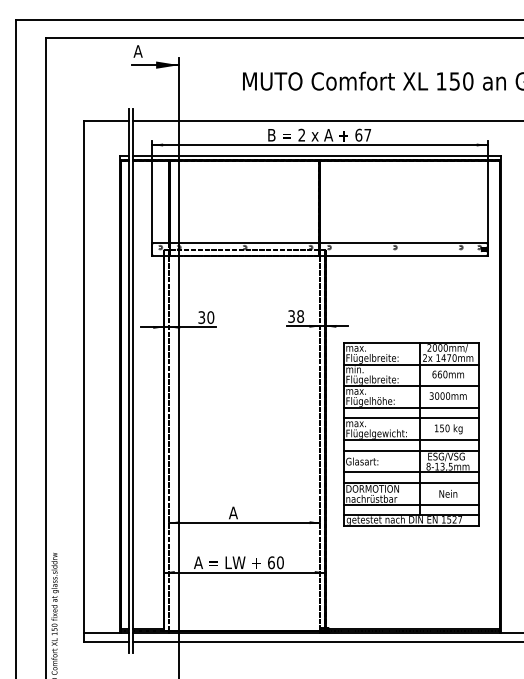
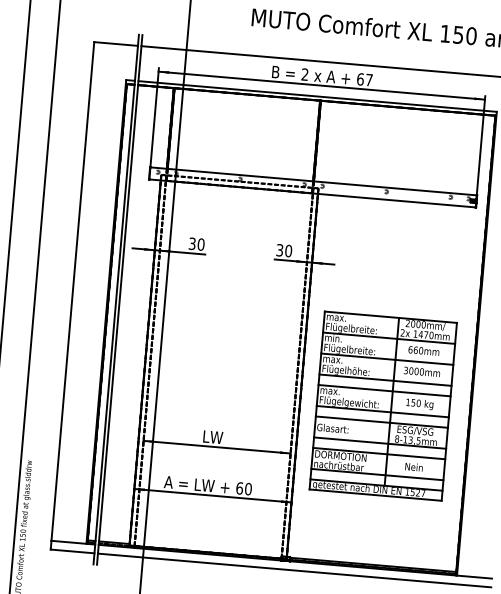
text: (300, 316) -> (288, 251), 38 -> 30
part: (411, 434) -> (383, 406), moved
text: (239, 512) -> (212, 436), A -> LW

